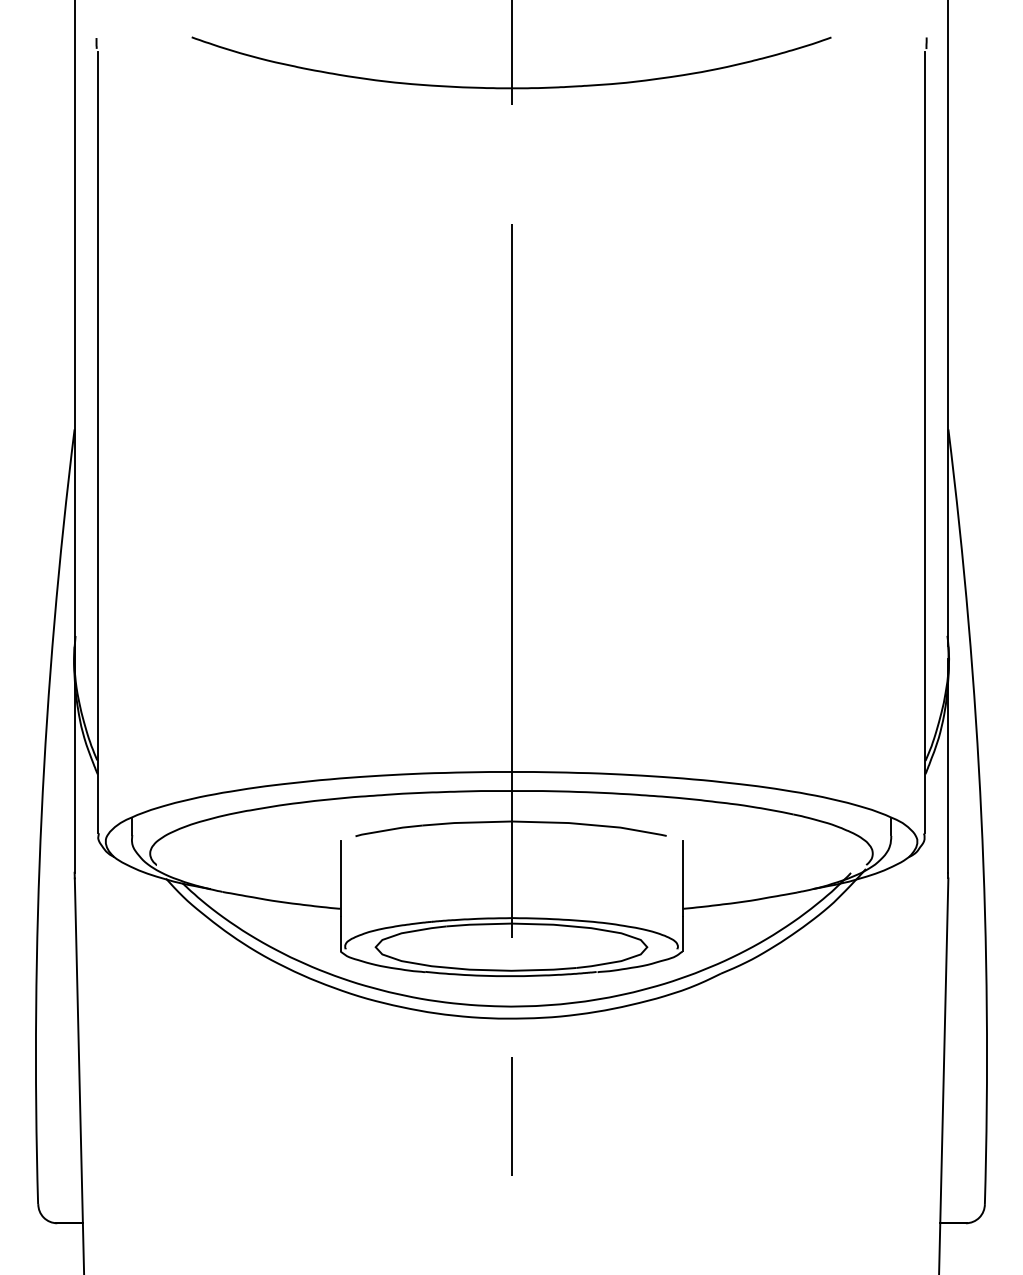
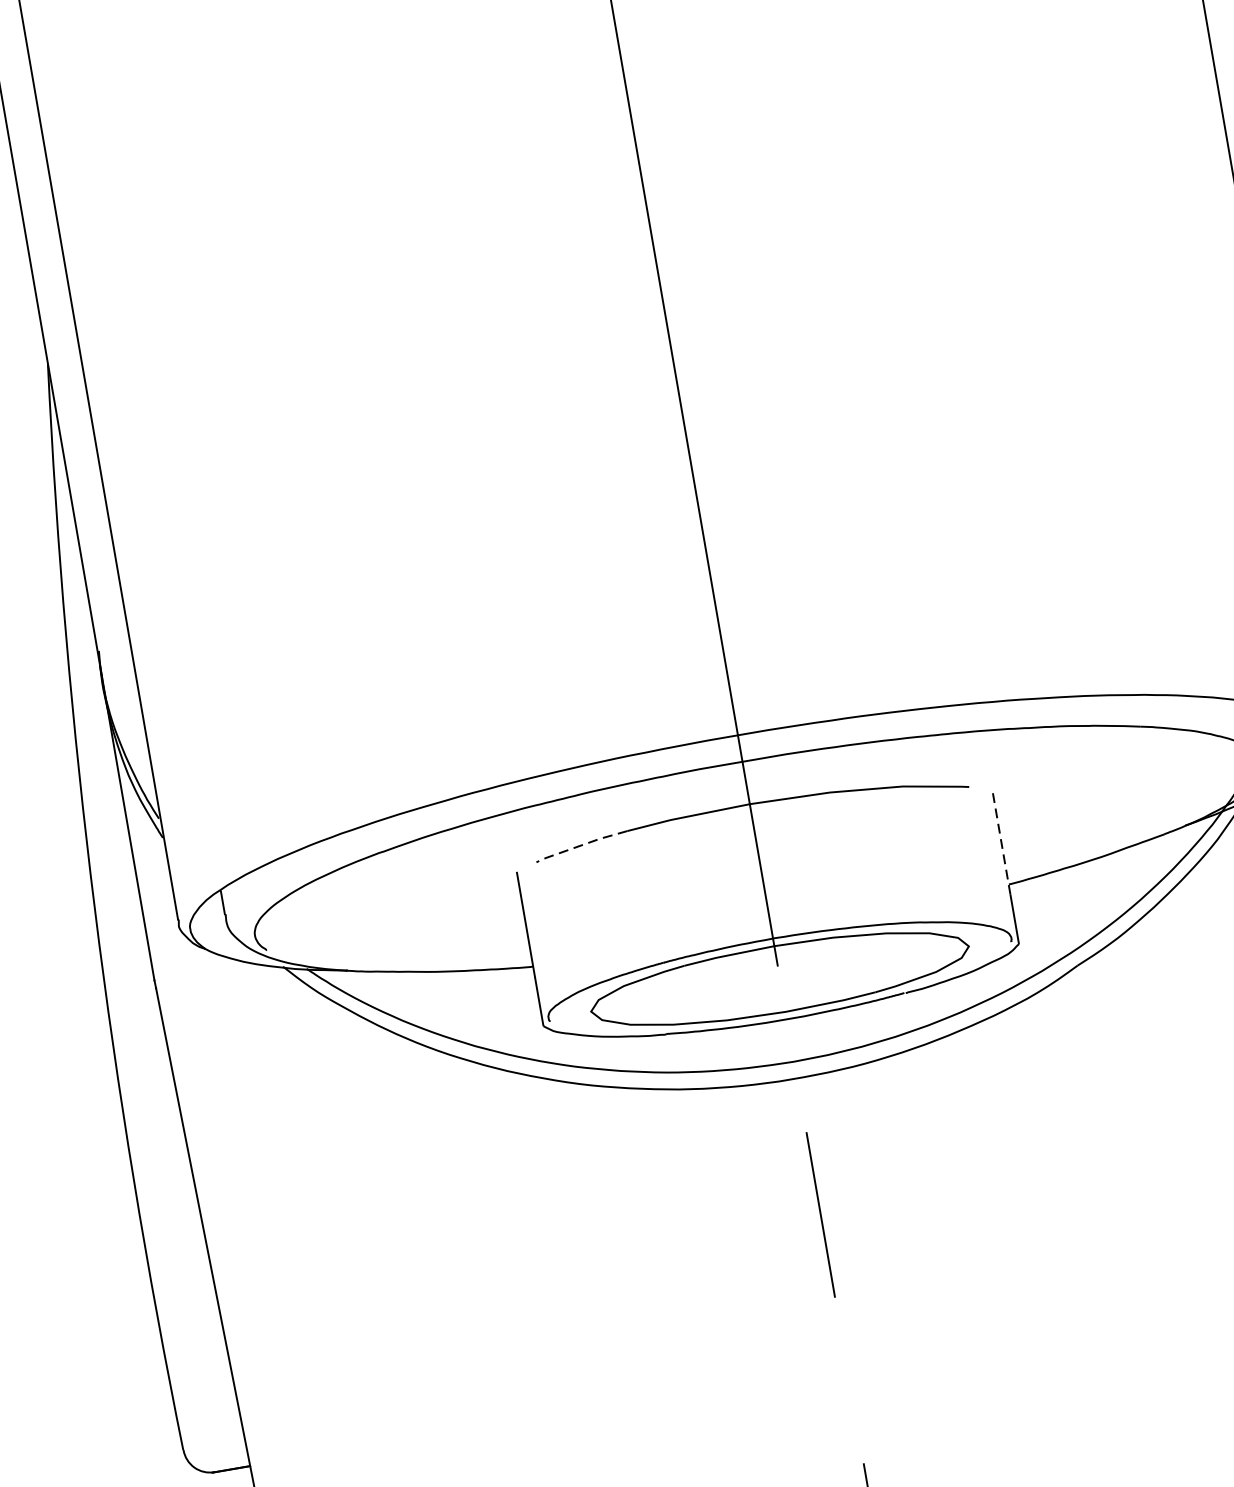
line: (389, 829) -> (582, 844), solid -> dashed
line: (682, 878) -> (1001, 842), solid -> dashed

